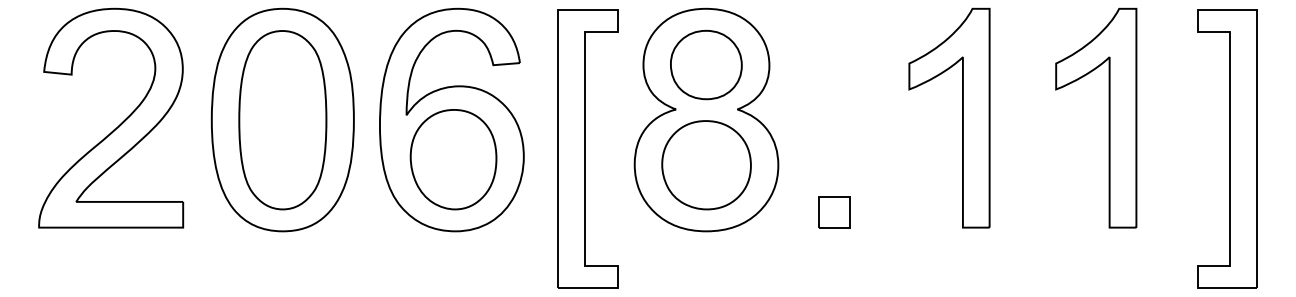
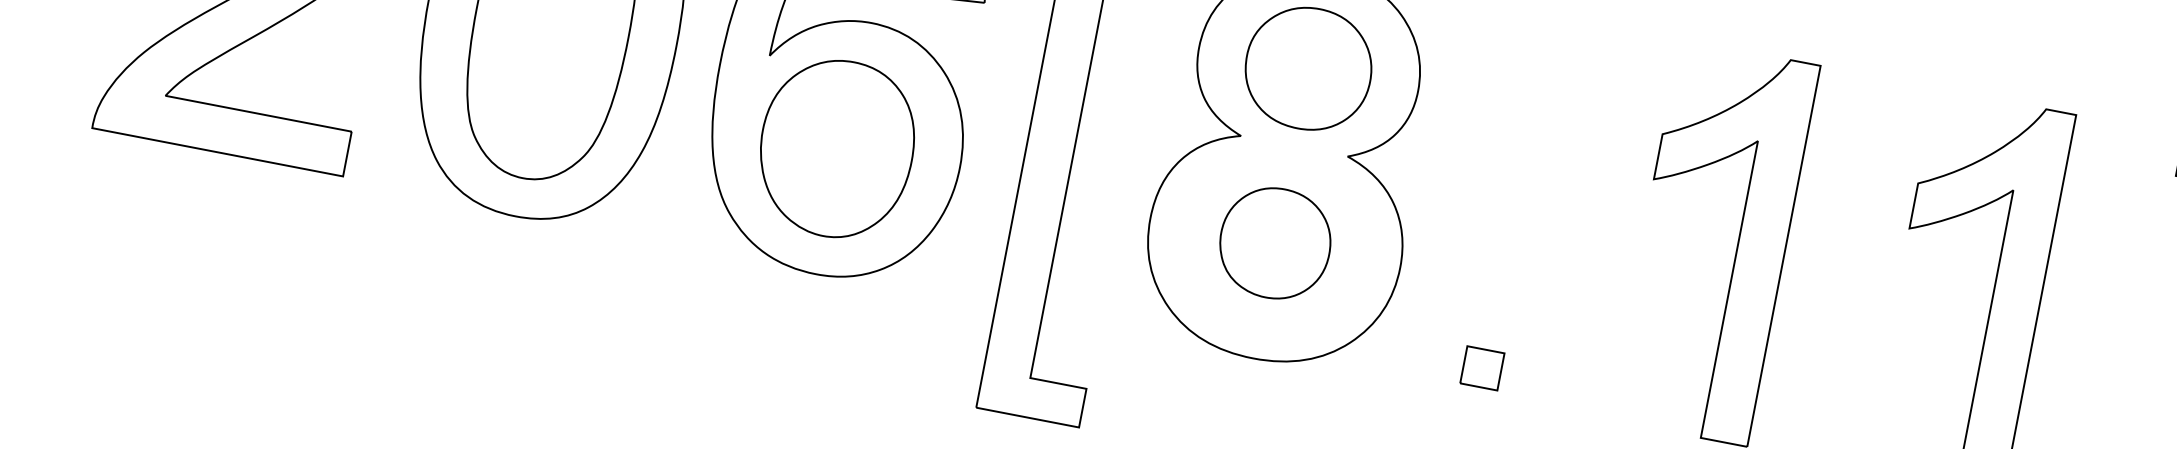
part: (706, 165) -> (1275, 243), size x0.7
part: (834, 212) -> (1482, 368), size x0.7

